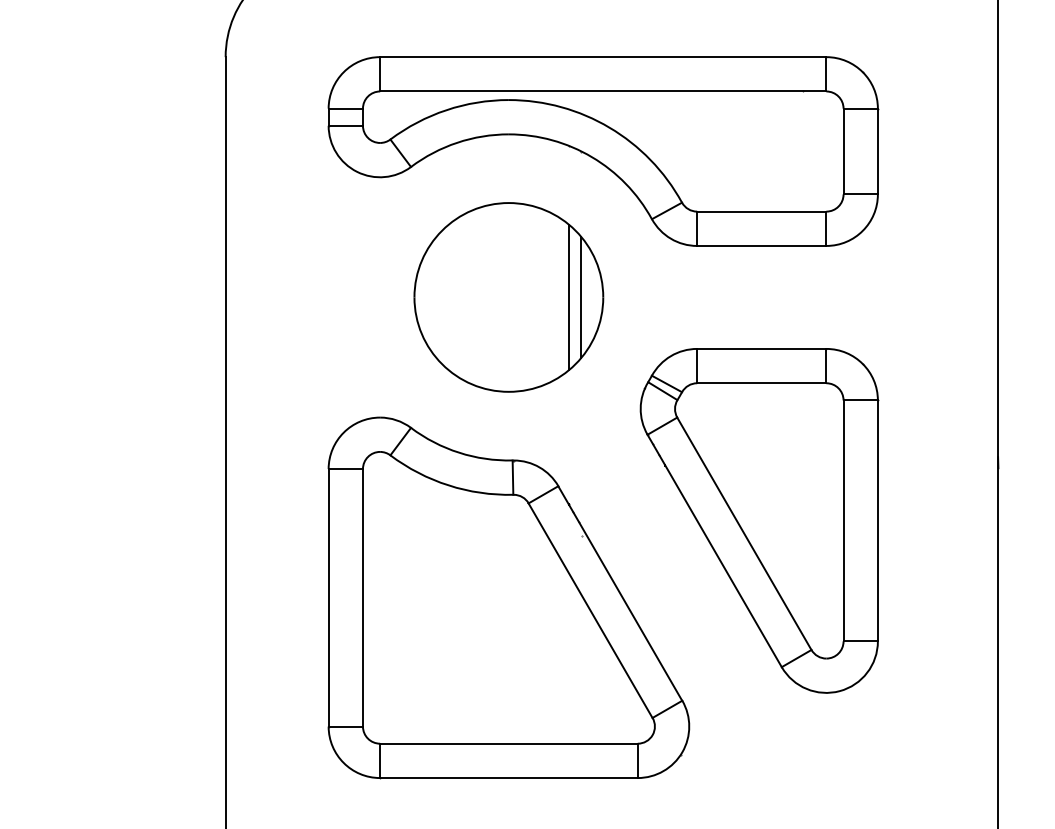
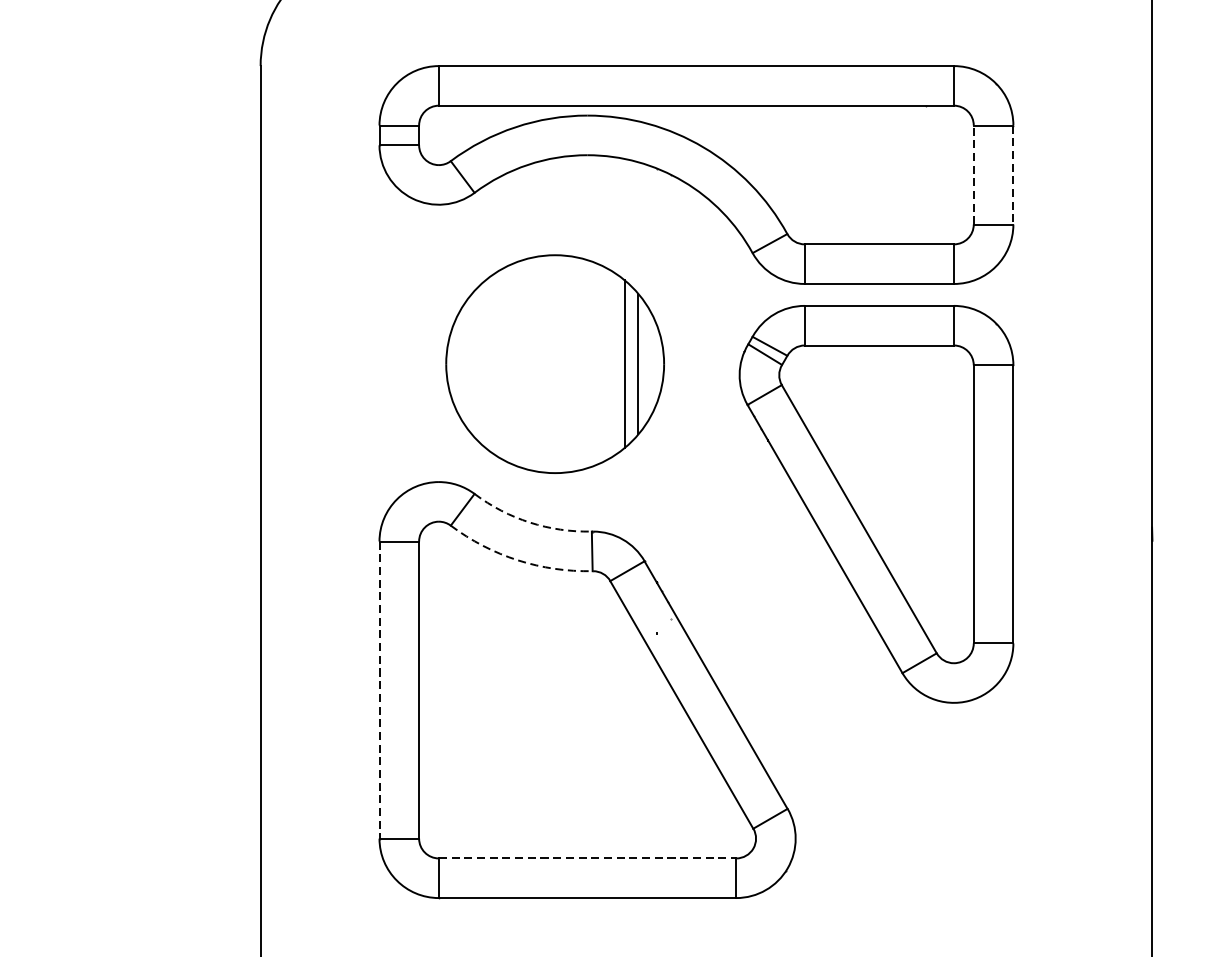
line: (843, 151) -> (973, 174), solid -> dashed
line: (877, 151) -> (1012, 174), solid -> dashed
part: (508, 297) -> (554, 364), moved
arc: (459, 452) -> (530, 522), solid -> dashed
arc: (448, 485) -> (517, 560), solid -> dashed
part: (759, 520) -> (876, 503), moved
line: (328, 597) -> (379, 689), solid -> dashed
line: (508, 743) -> (587, 858), solid -> dashed

